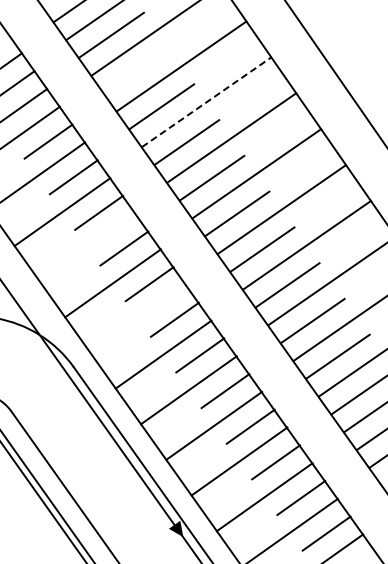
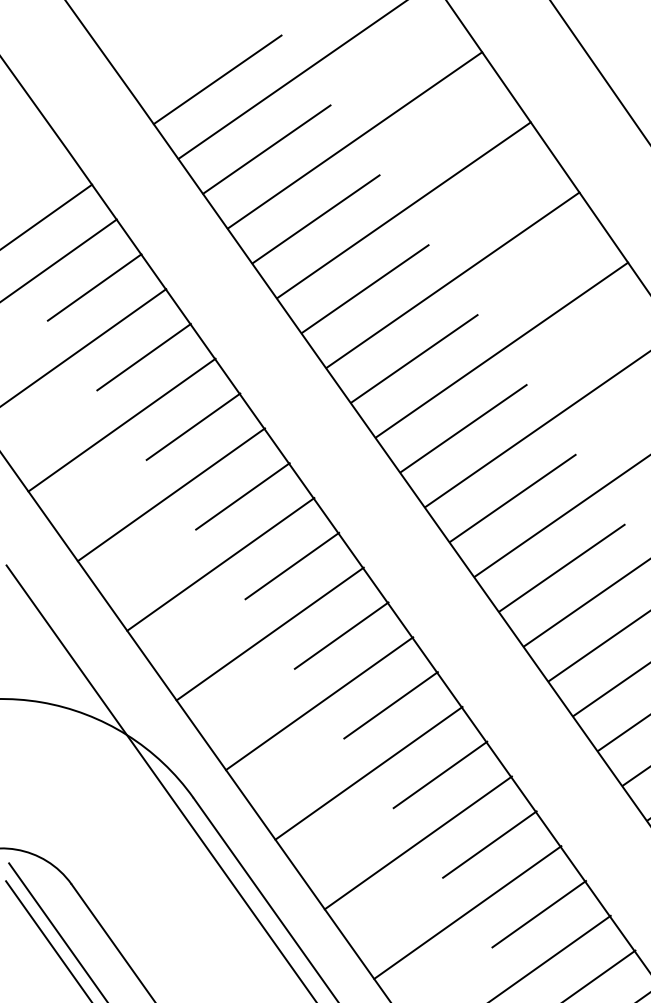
line: (136, 70) -> (315, 218), added
line: (206, 102) -> (452, 280), dashed -> solid
line: (87, 247) -> (220, 563), added
line: (138, 318) -> (319, 702), added

